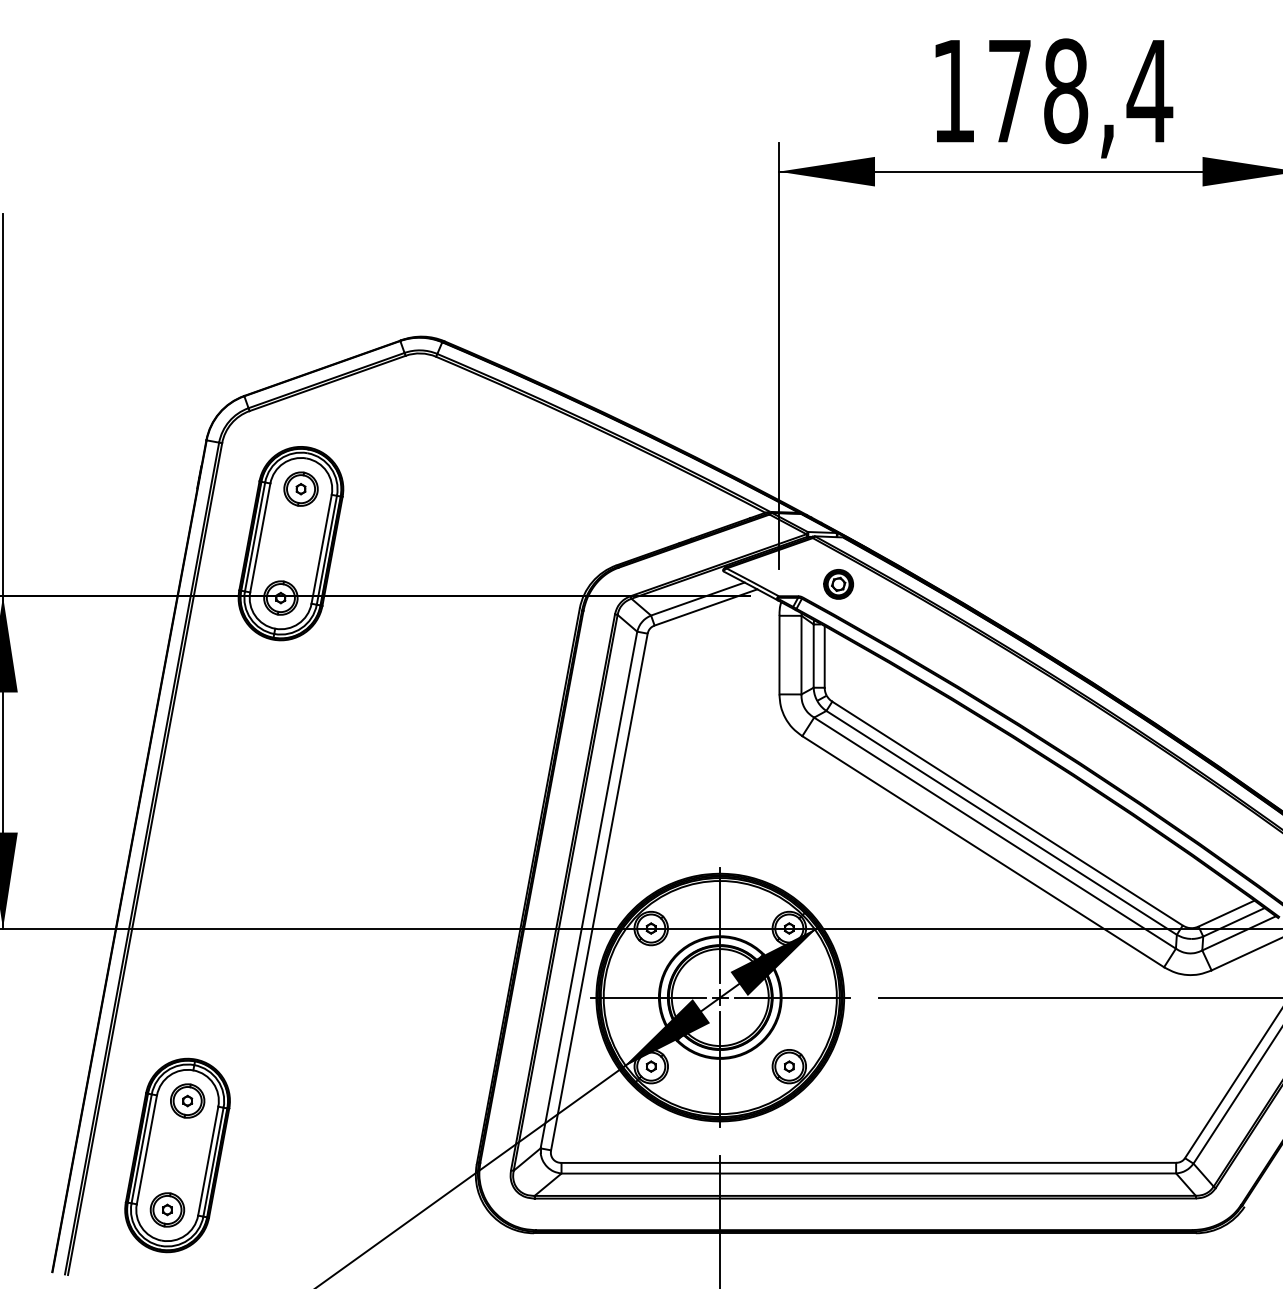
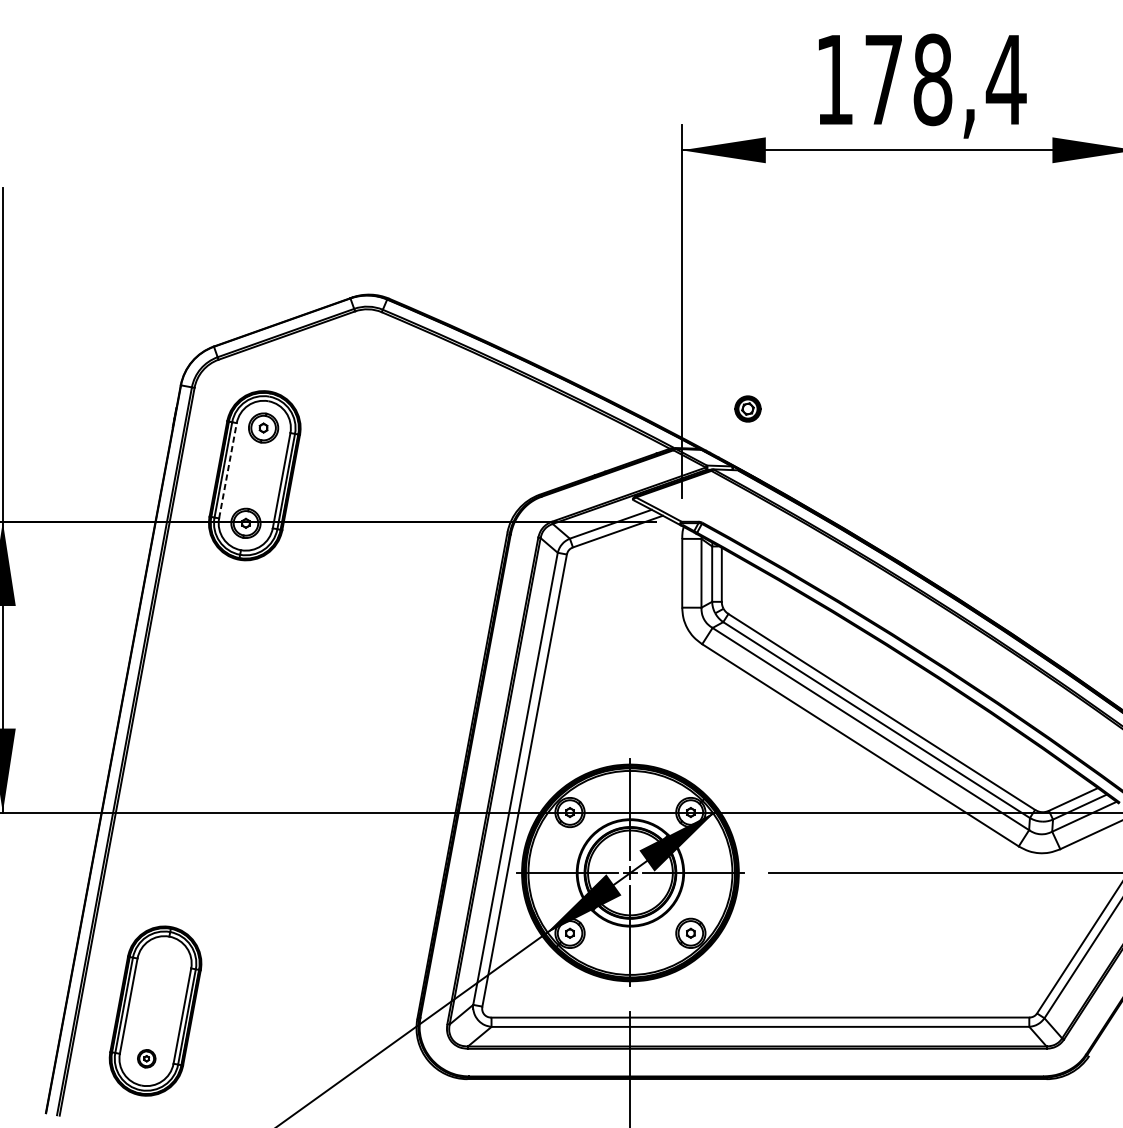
line: (260, 537) -> (228, 470), solid -> dashed
part: (838, 584) -> (747, 409), moved
part: (187, 1100) -> (164, 963), removed
part: (167, 1209) -> (146, 1058), size x0.6

